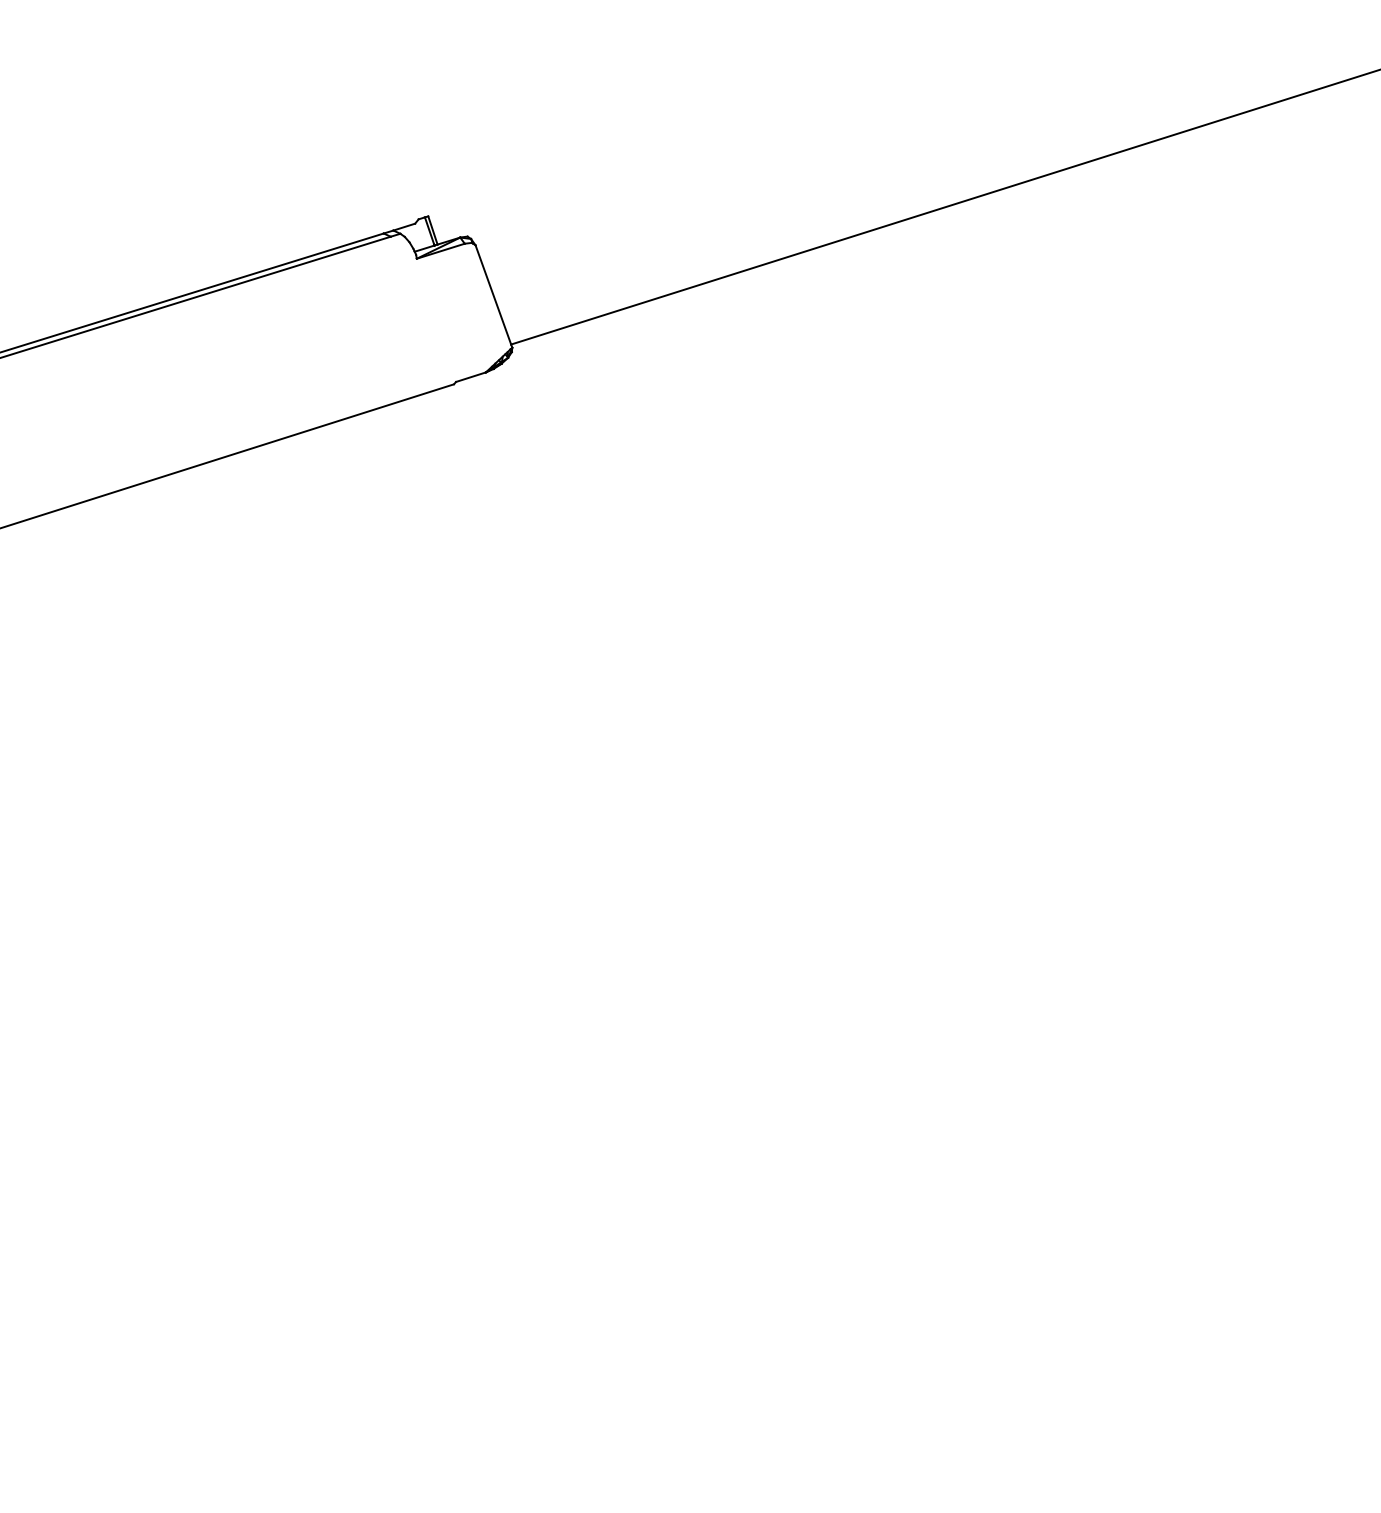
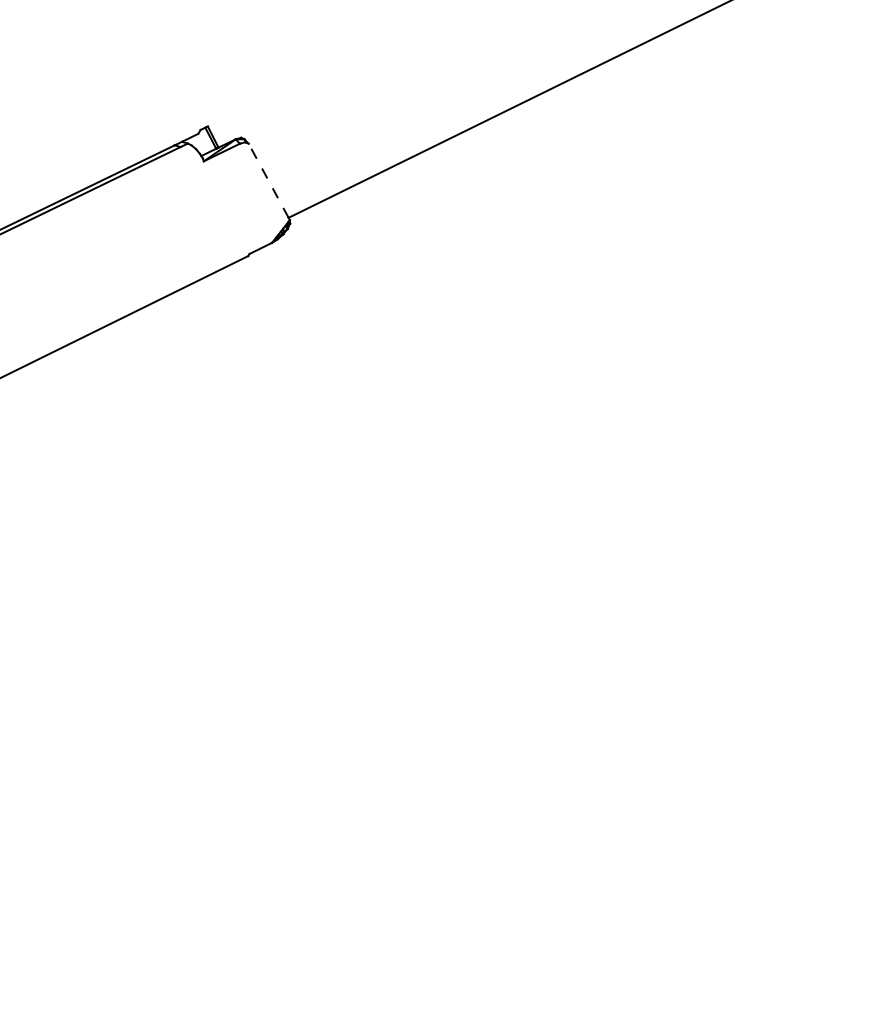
line: (493, 294) -> (268, 180), solid -> dashed

